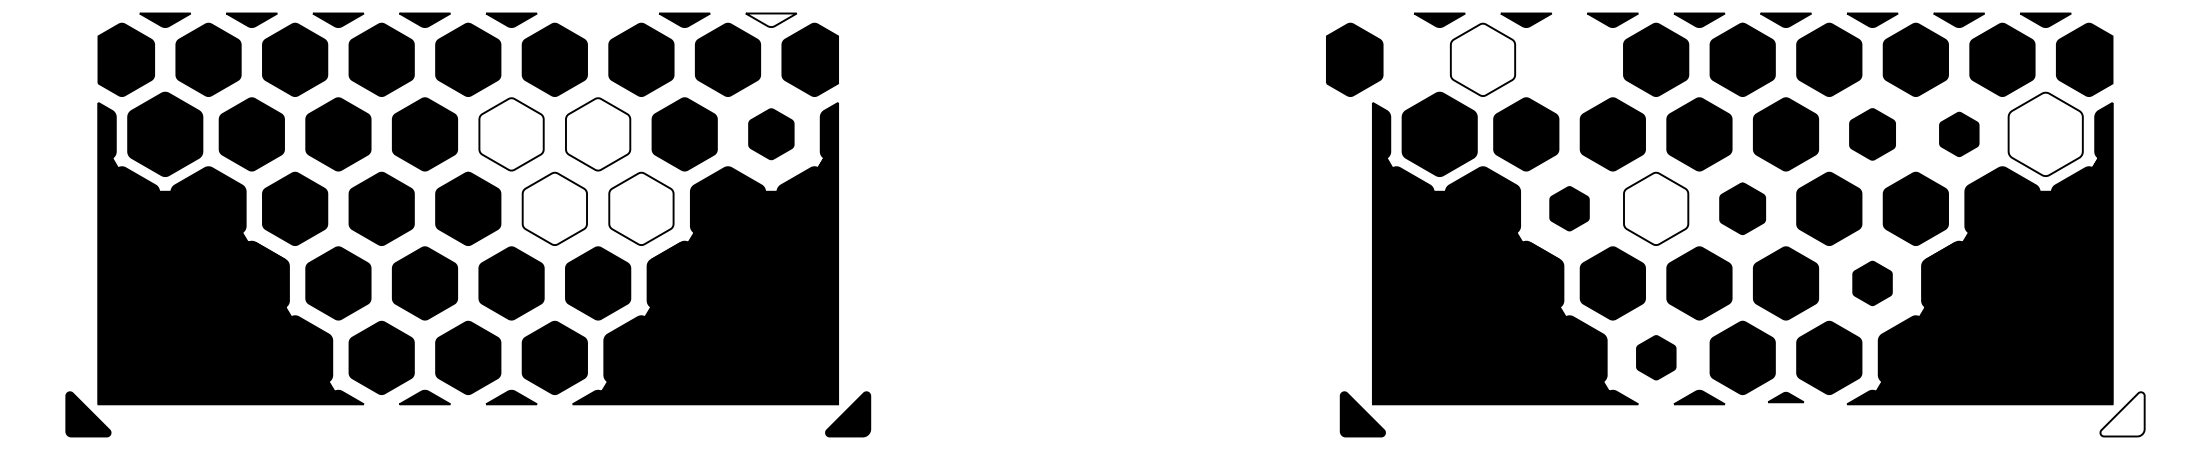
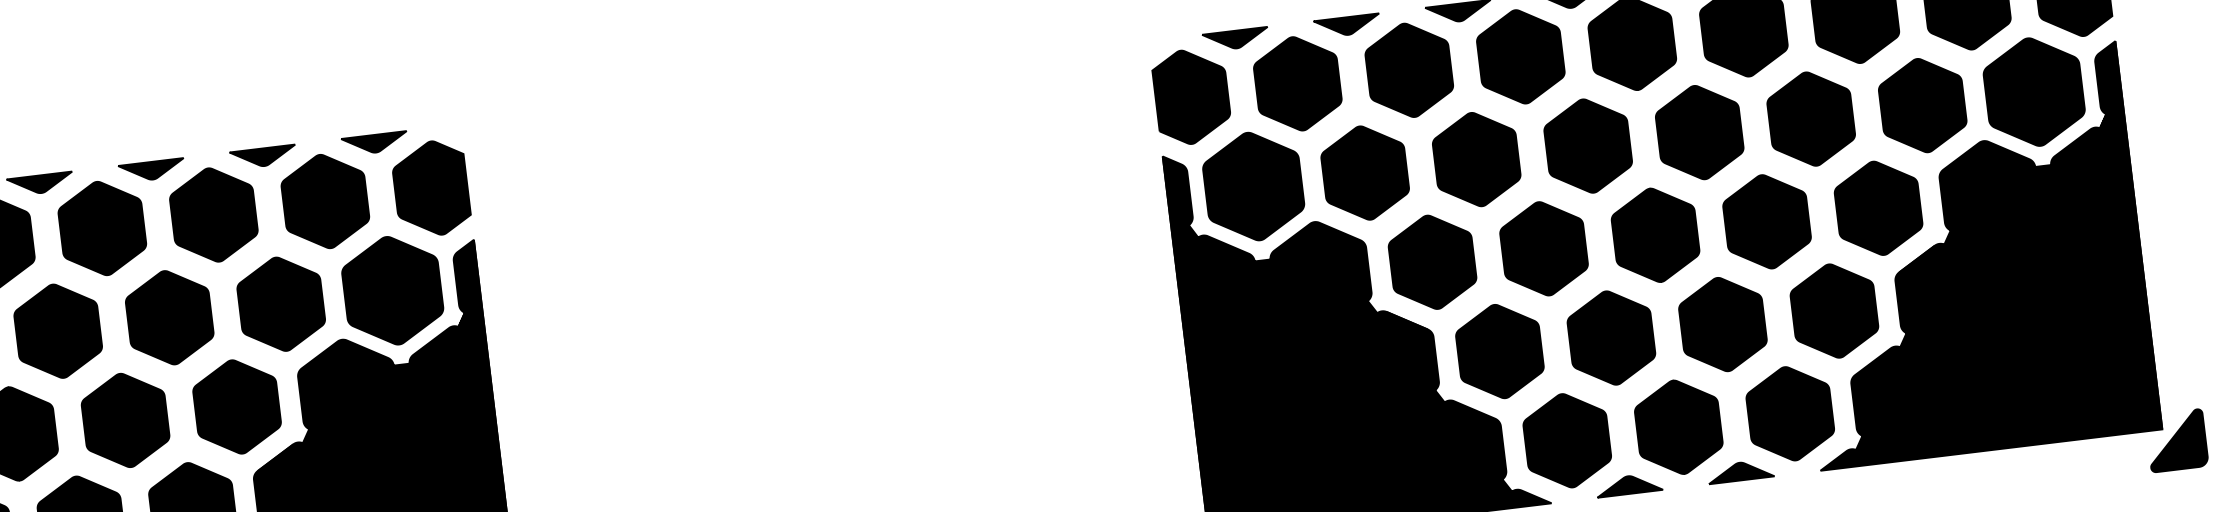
part: (597, 19) -> (151, 169), added
fill: (770, 20) -> (373, 144), added
part: (1354, 59) -> (1191, 96), moved
fill: (1482, 59) -> (1297, 83), added
part: (1569, 59) -> (1409, 69), added
part: (771, 133) -> (392, 289), size x1.67
fill: (511, 134) -> (58, 331), added
fill: (597, 134) -> (168, 317), added
part: (1872, 134) -> (1811, 119), size x1.43
part: (1959, 134) -> (1923, 105), size x1.67
fill: (2045, 134) -> (2033, 92), added
fill: (554, 208) -> (125, 419), added
fill: (641, 208) -> (237, 406), added
part: (1569, 208) -> (1432, 261), size x1.67
fill: (1655, 208) -> (1543, 248), added
part: (1742, 208) -> (1655, 234), size x1.43
part: (1872, 283) -> (1834, 311), size x1.67
part: (1656, 357) -> (1567, 440), size x1.67
part: (1785, 397) -> (1740, 471), size x1.43
fill: (2122, 414) -> (2176, 440), added

